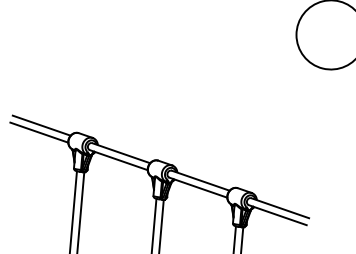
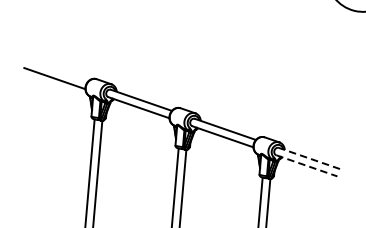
line: (41, 125) -> (57, 71), removed
line: (280, 208) -> (309, 158), solid -> dashed
line: (277, 215) -> (306, 166), solid -> dashed

